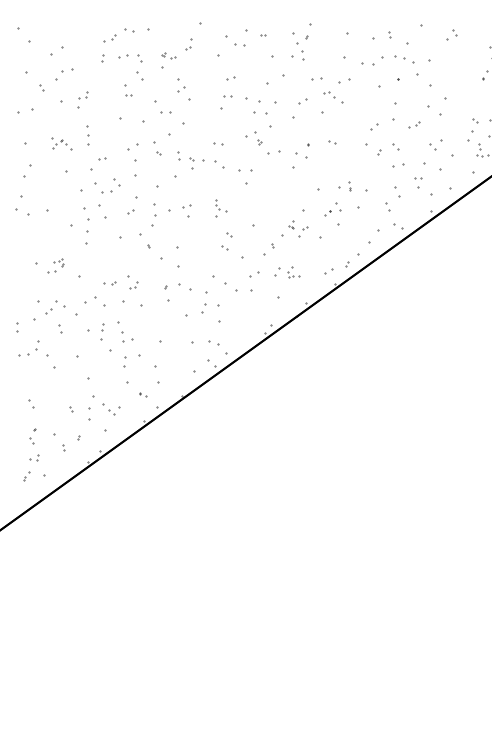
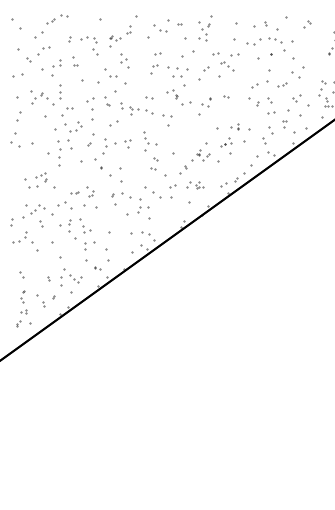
part: (119, 36) -> (57, 19), moved
part: (128, 90) -> (75, 61), moved
part: (82, 99) -> (56, 67), size x1.43
part: (62, 143) -> (42, 97), size x1.67
part: (166, 181) -> (113, 123), size x0.62
part: (221, 208) -> (150, 141), size x1.67
part: (54, 265) -> (37, 180), size x1.67

